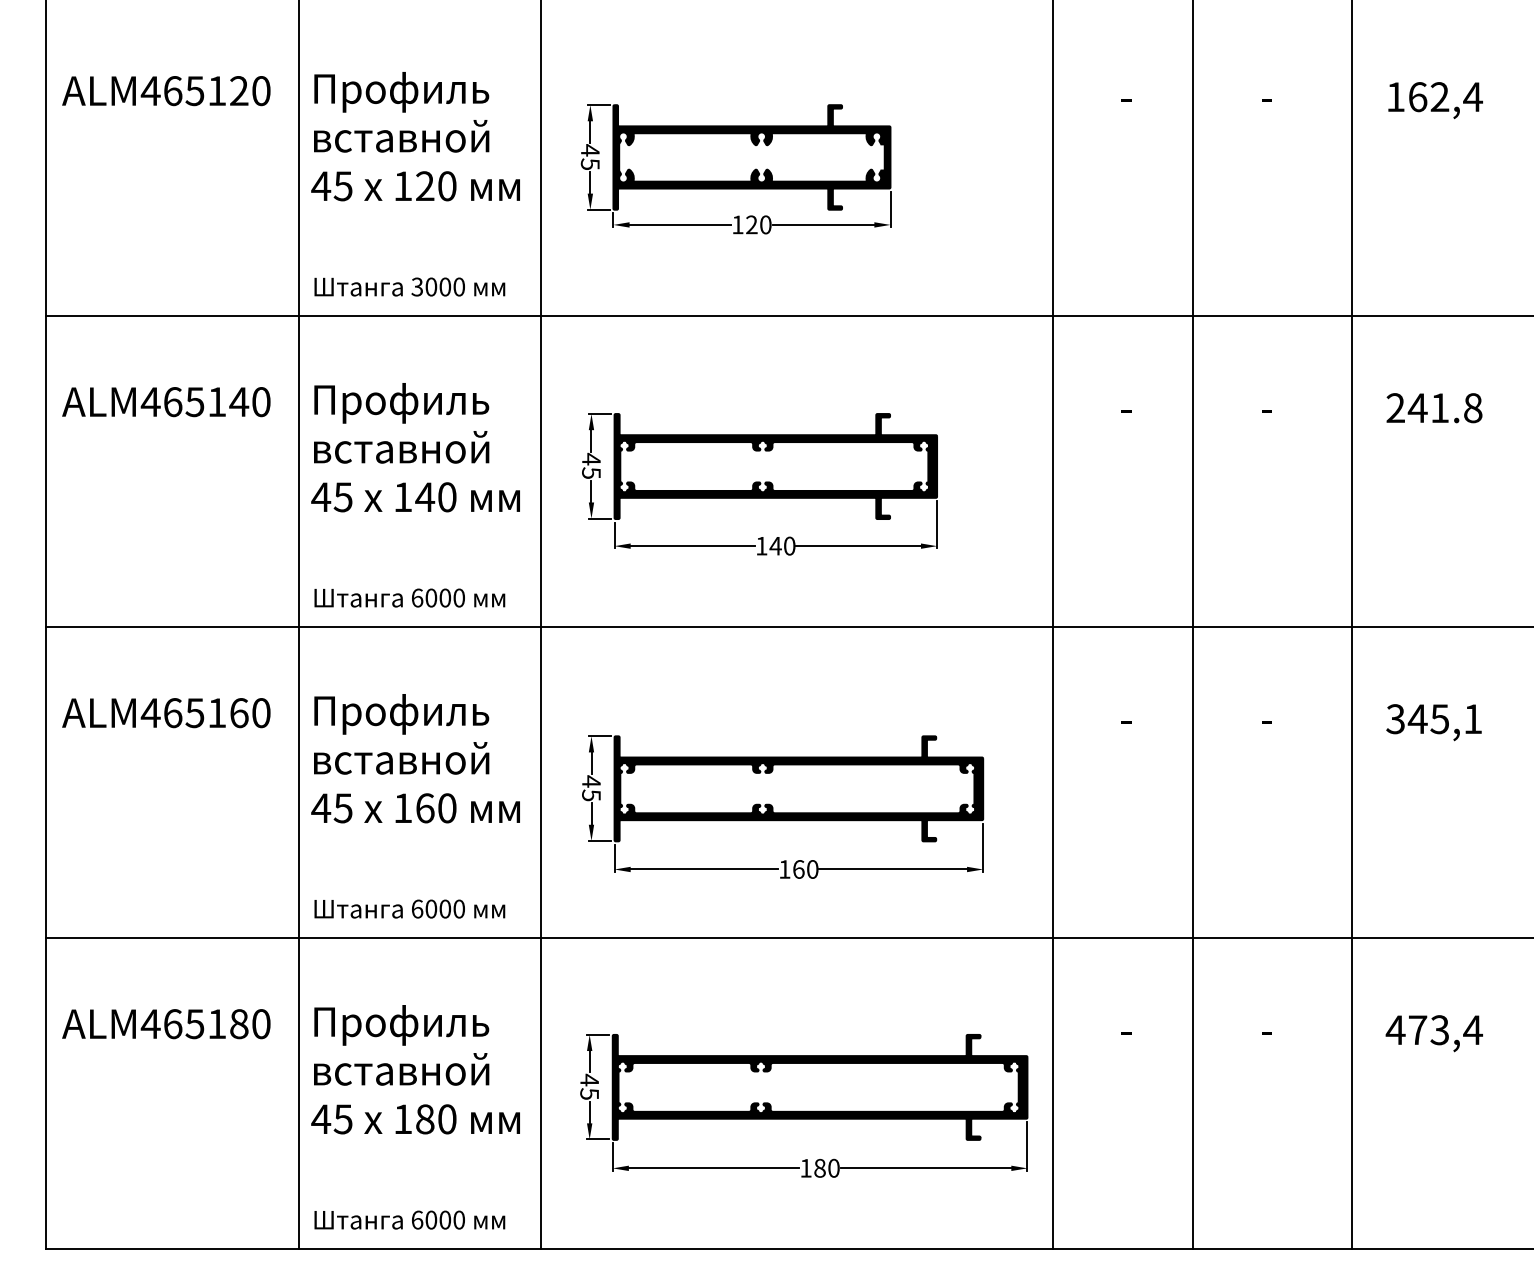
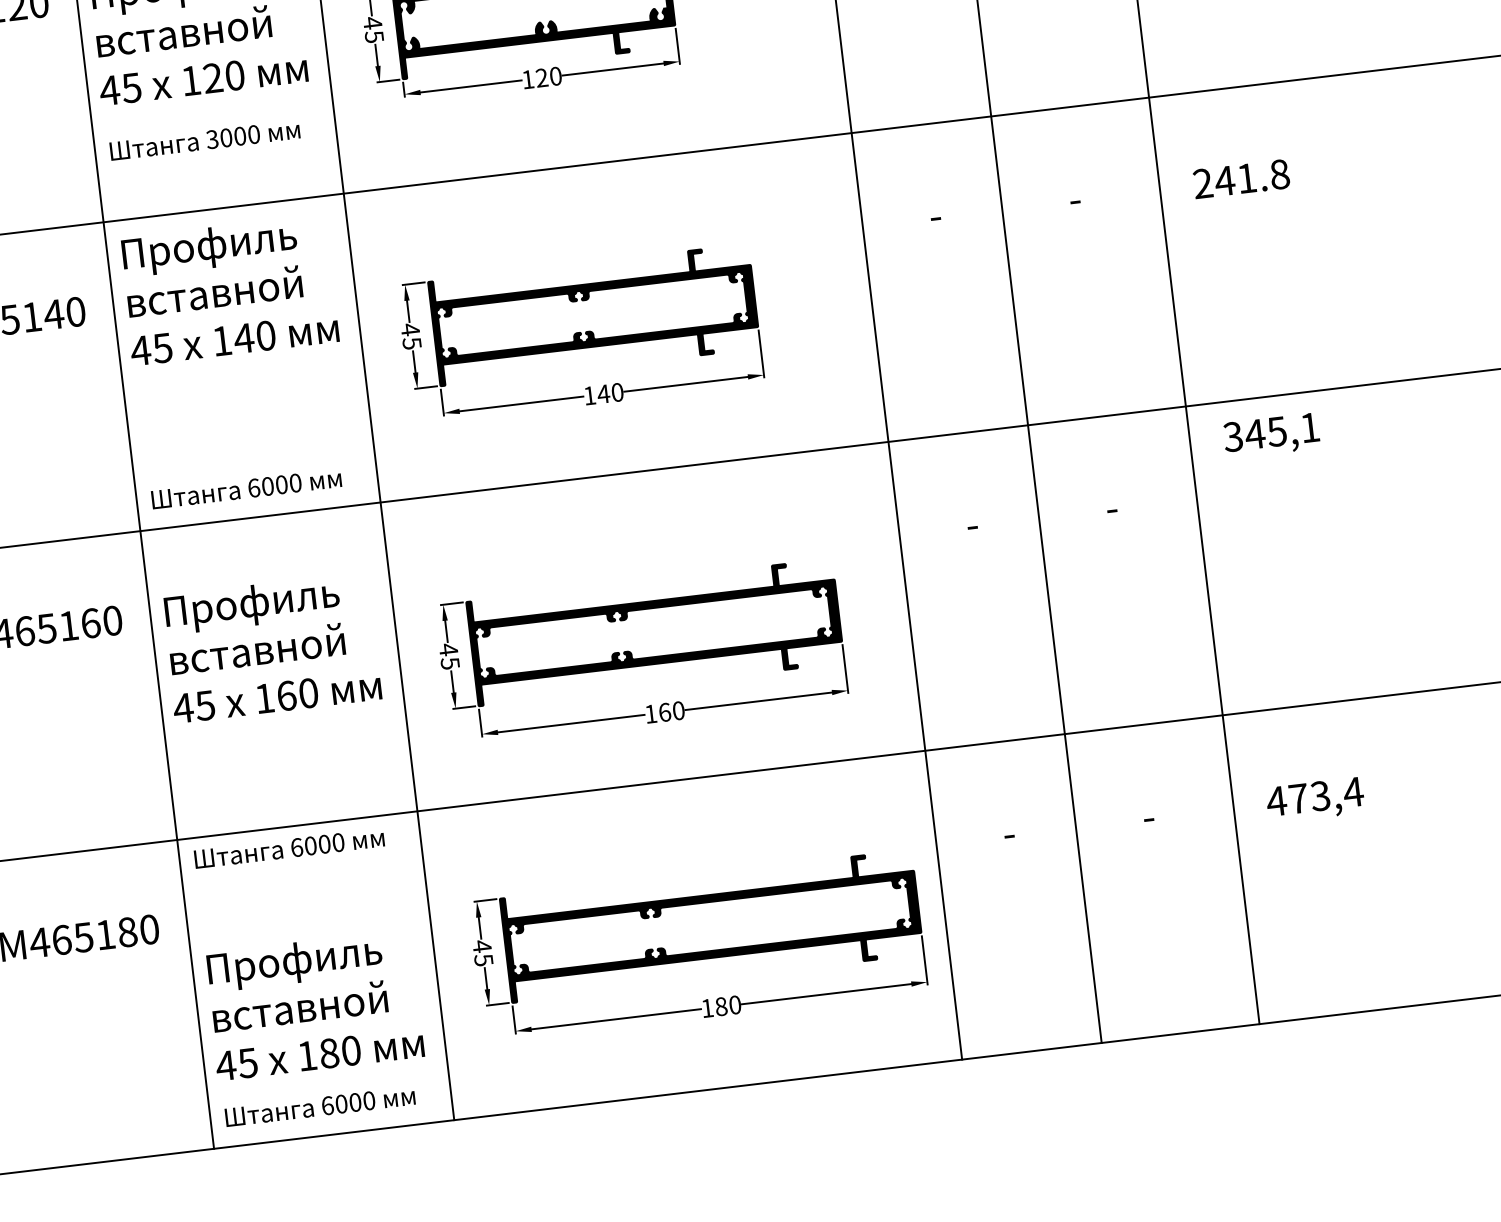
text: (409, 286) -> (204, 139), moved
text: (415, 447) -> (228, 290), moved
text: (1433, 722) -> (1271, 435), moved
text: (409, 908) -> (289, 847), moved
text: (415, 1069) -> (313, 1005), moved

